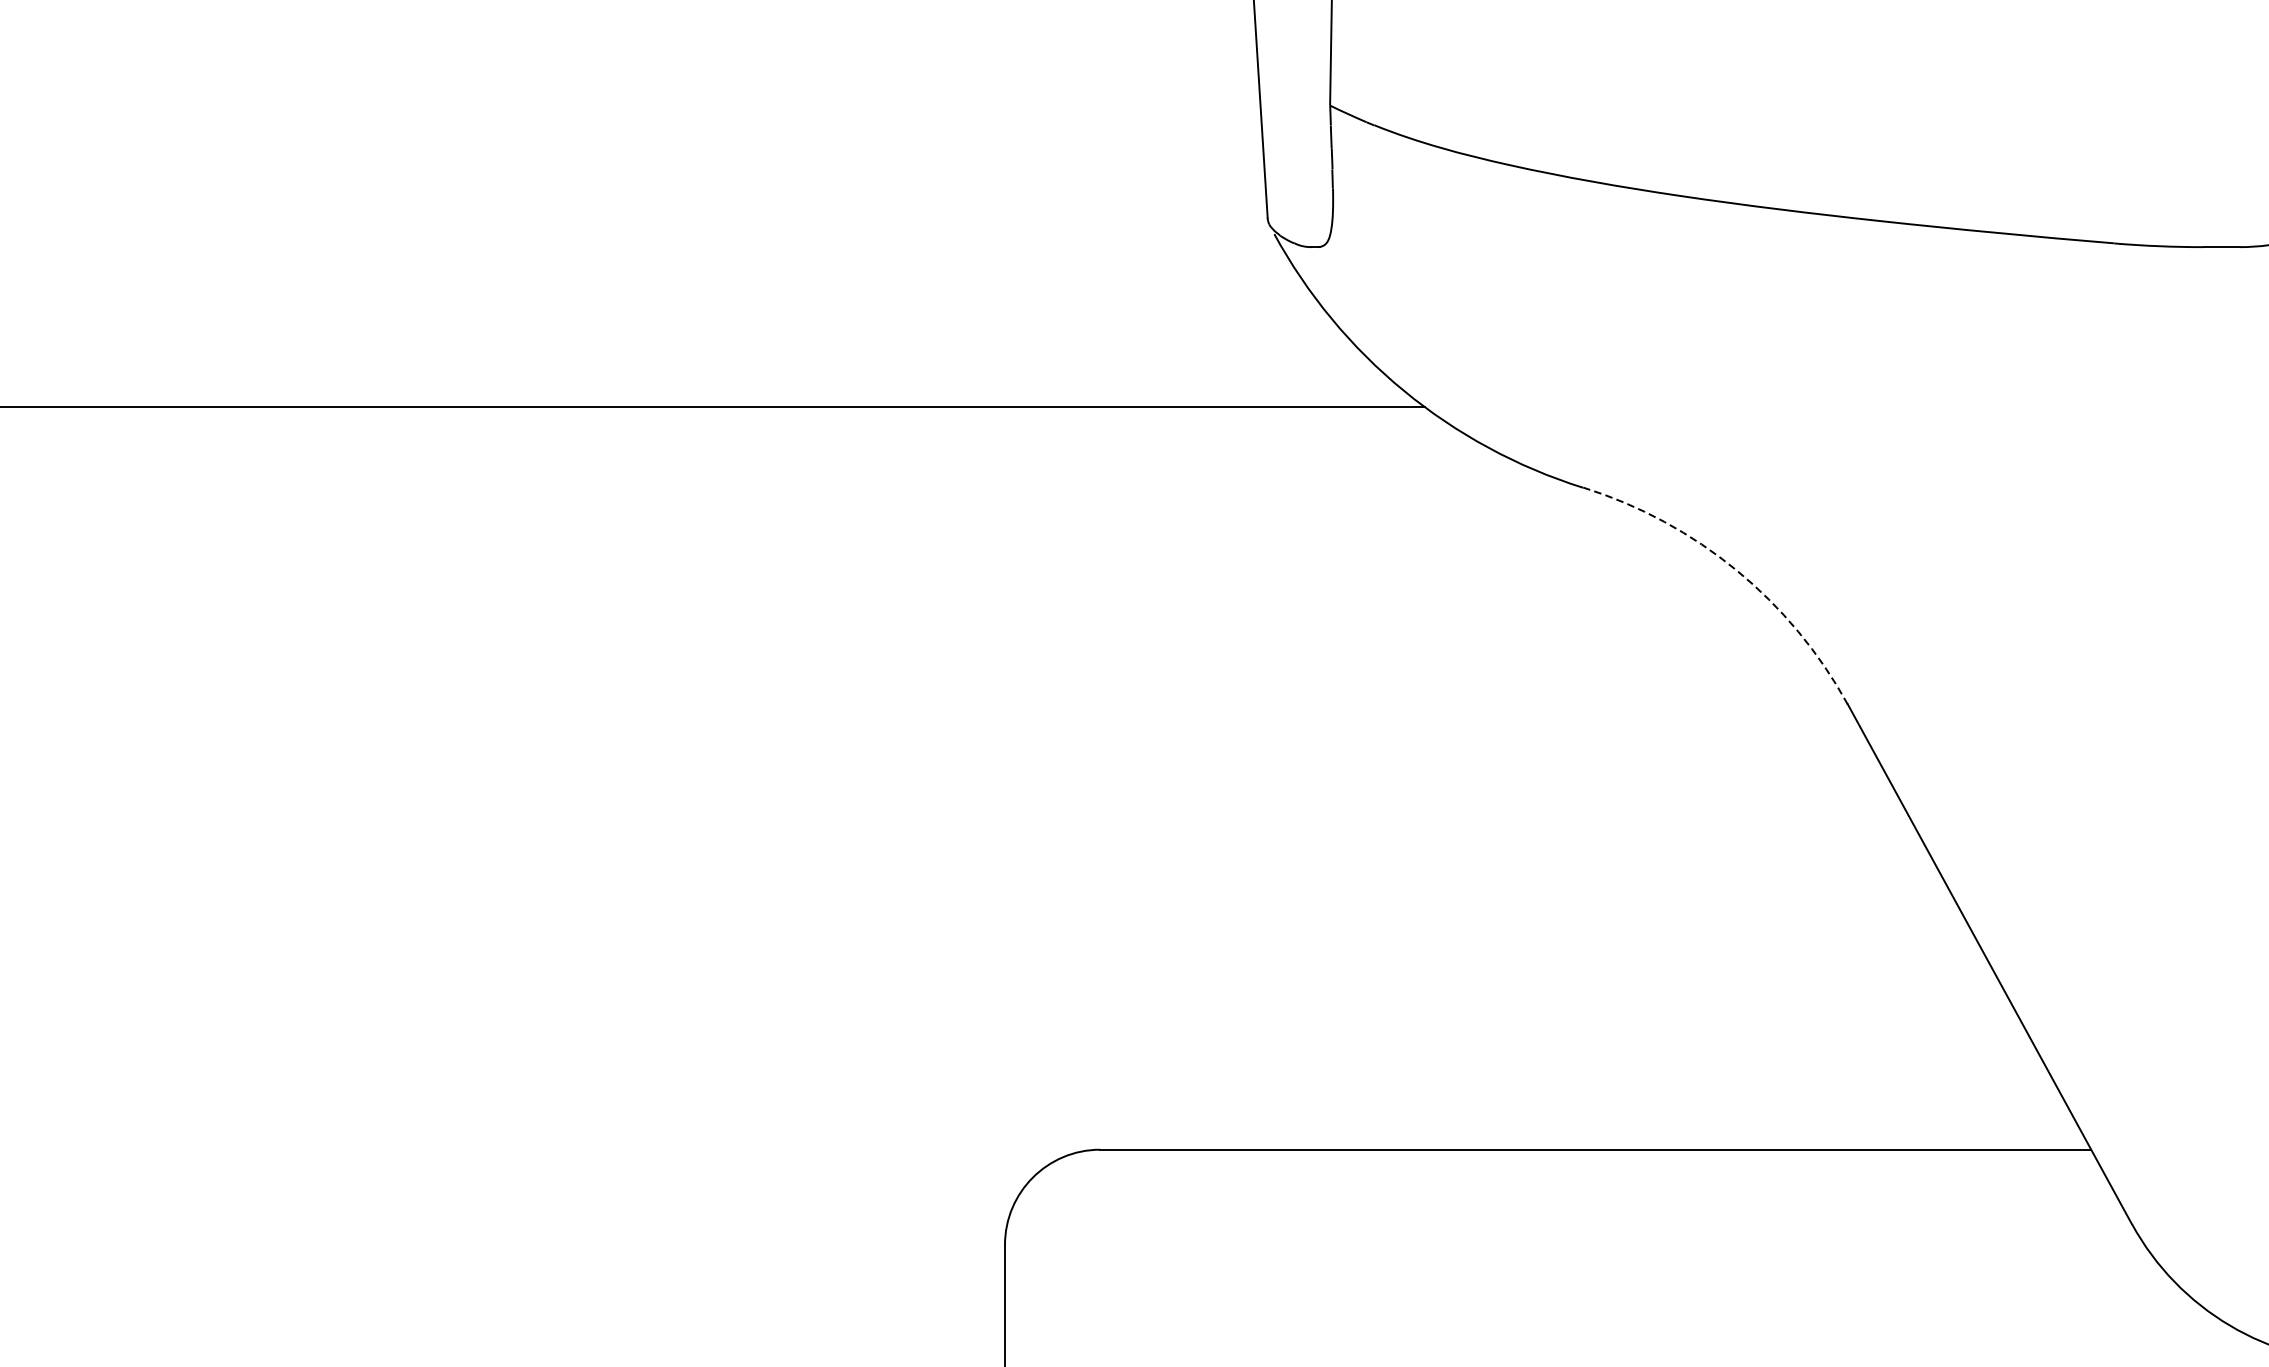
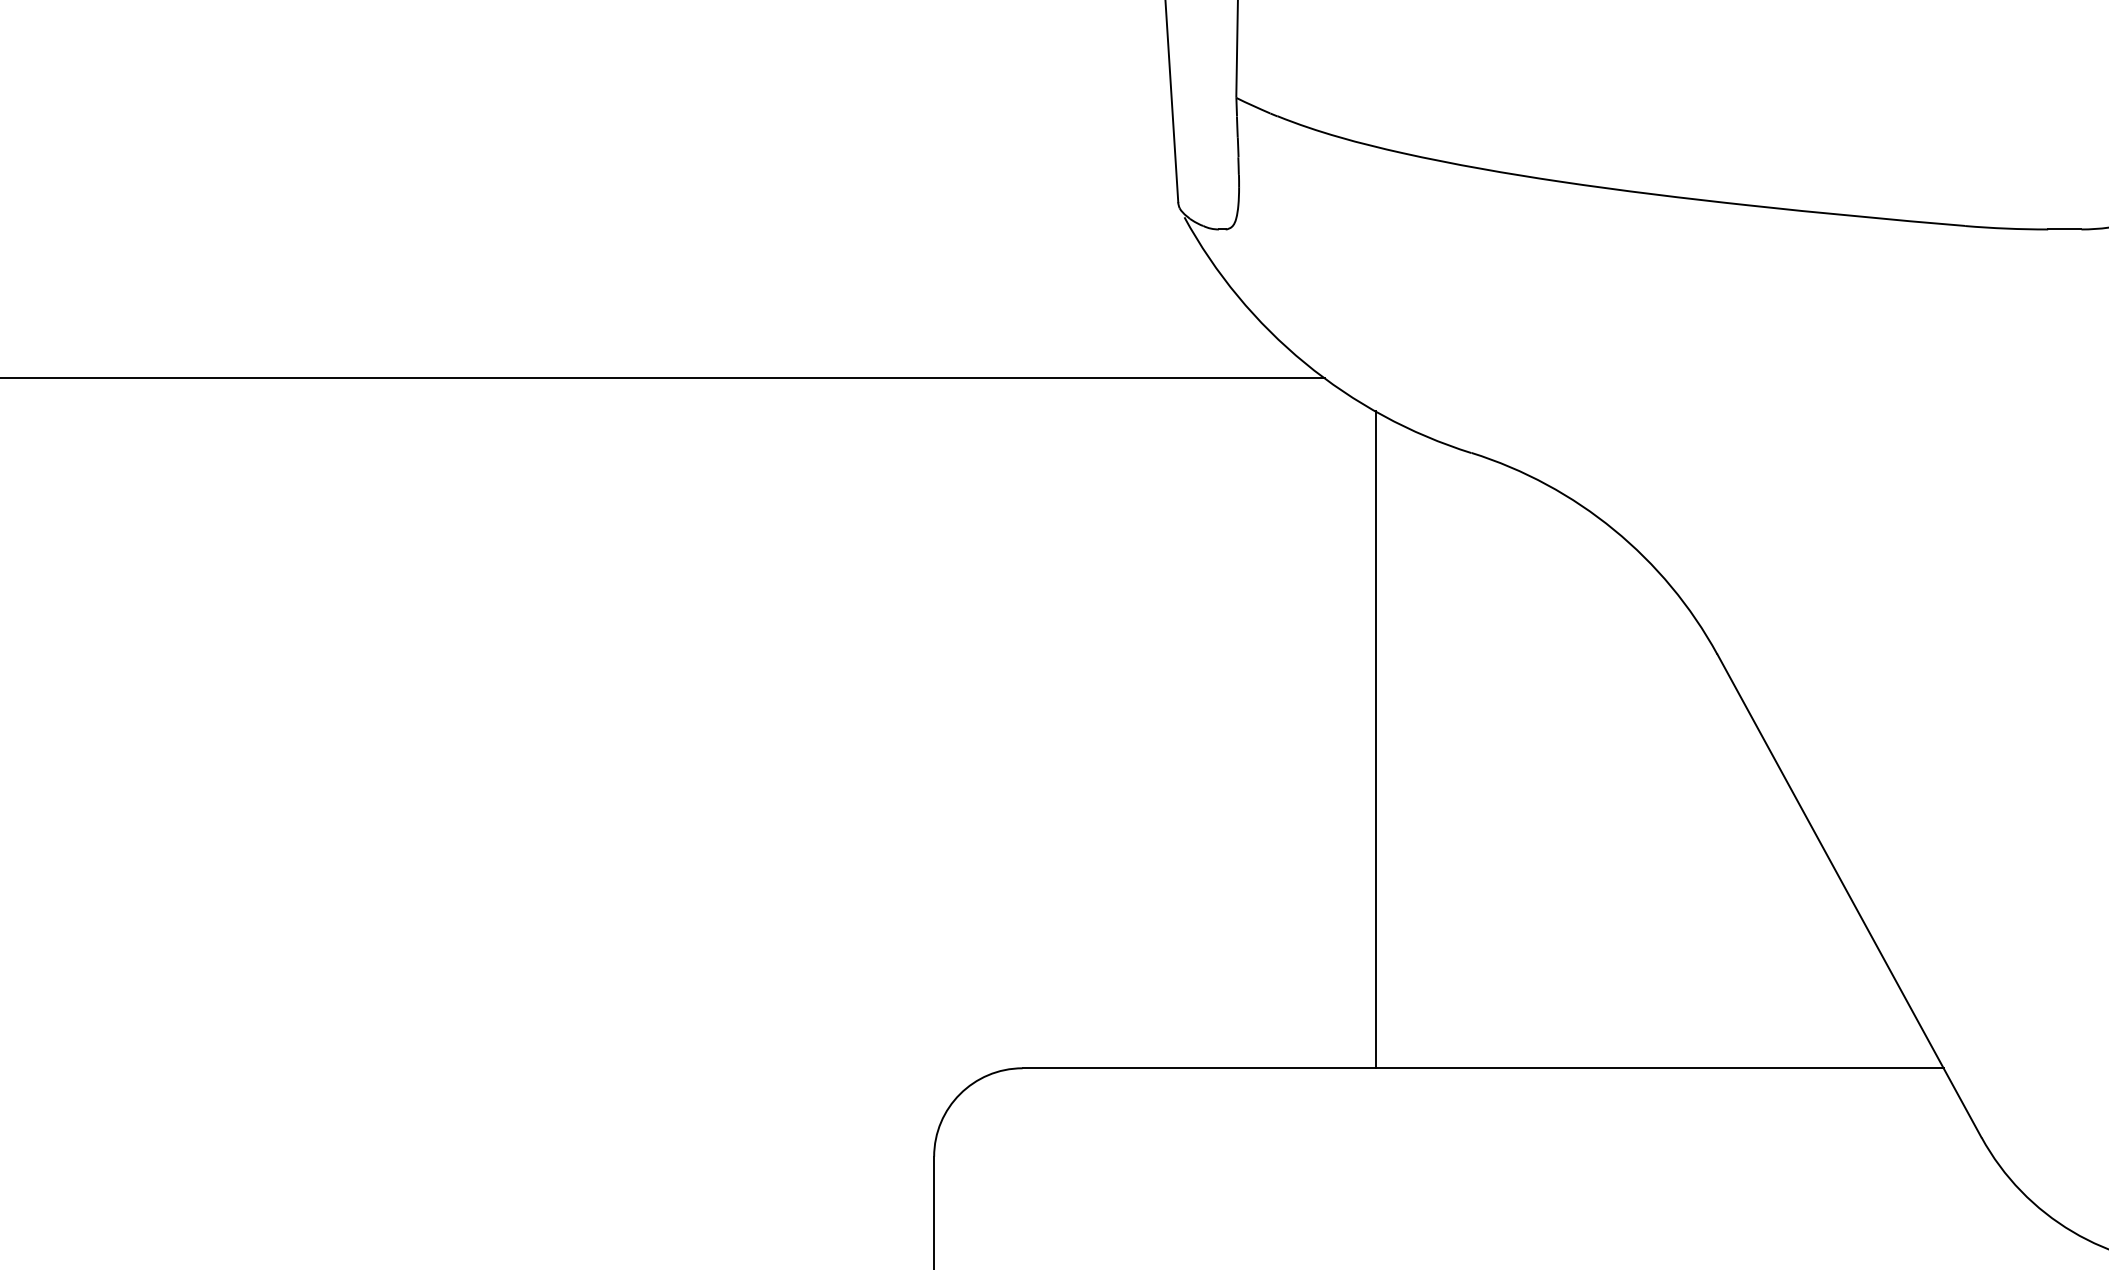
arc: (1737, 569) -> (1614, 529), dashed -> solid
line: (1480, 795) -> (1376, 739), added

